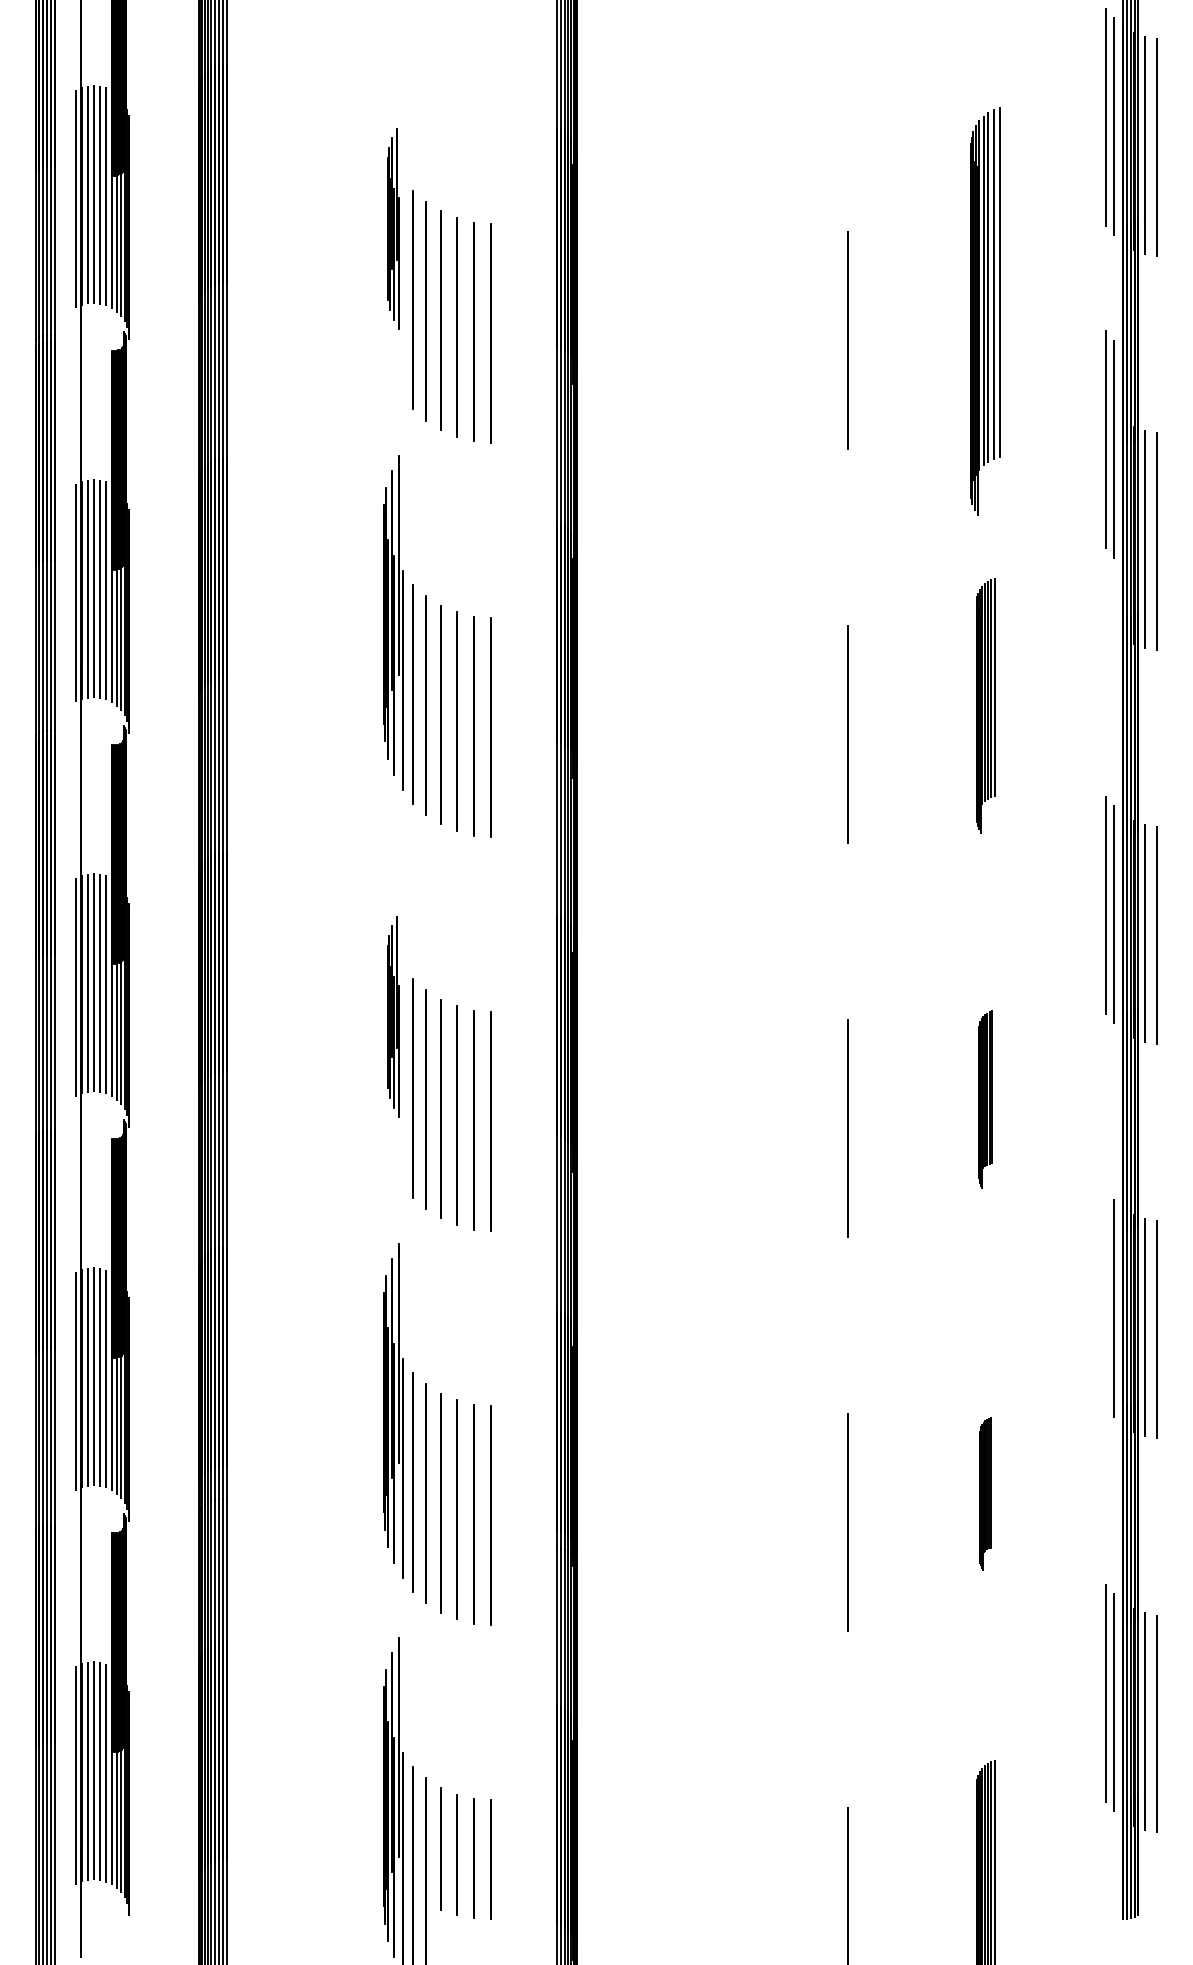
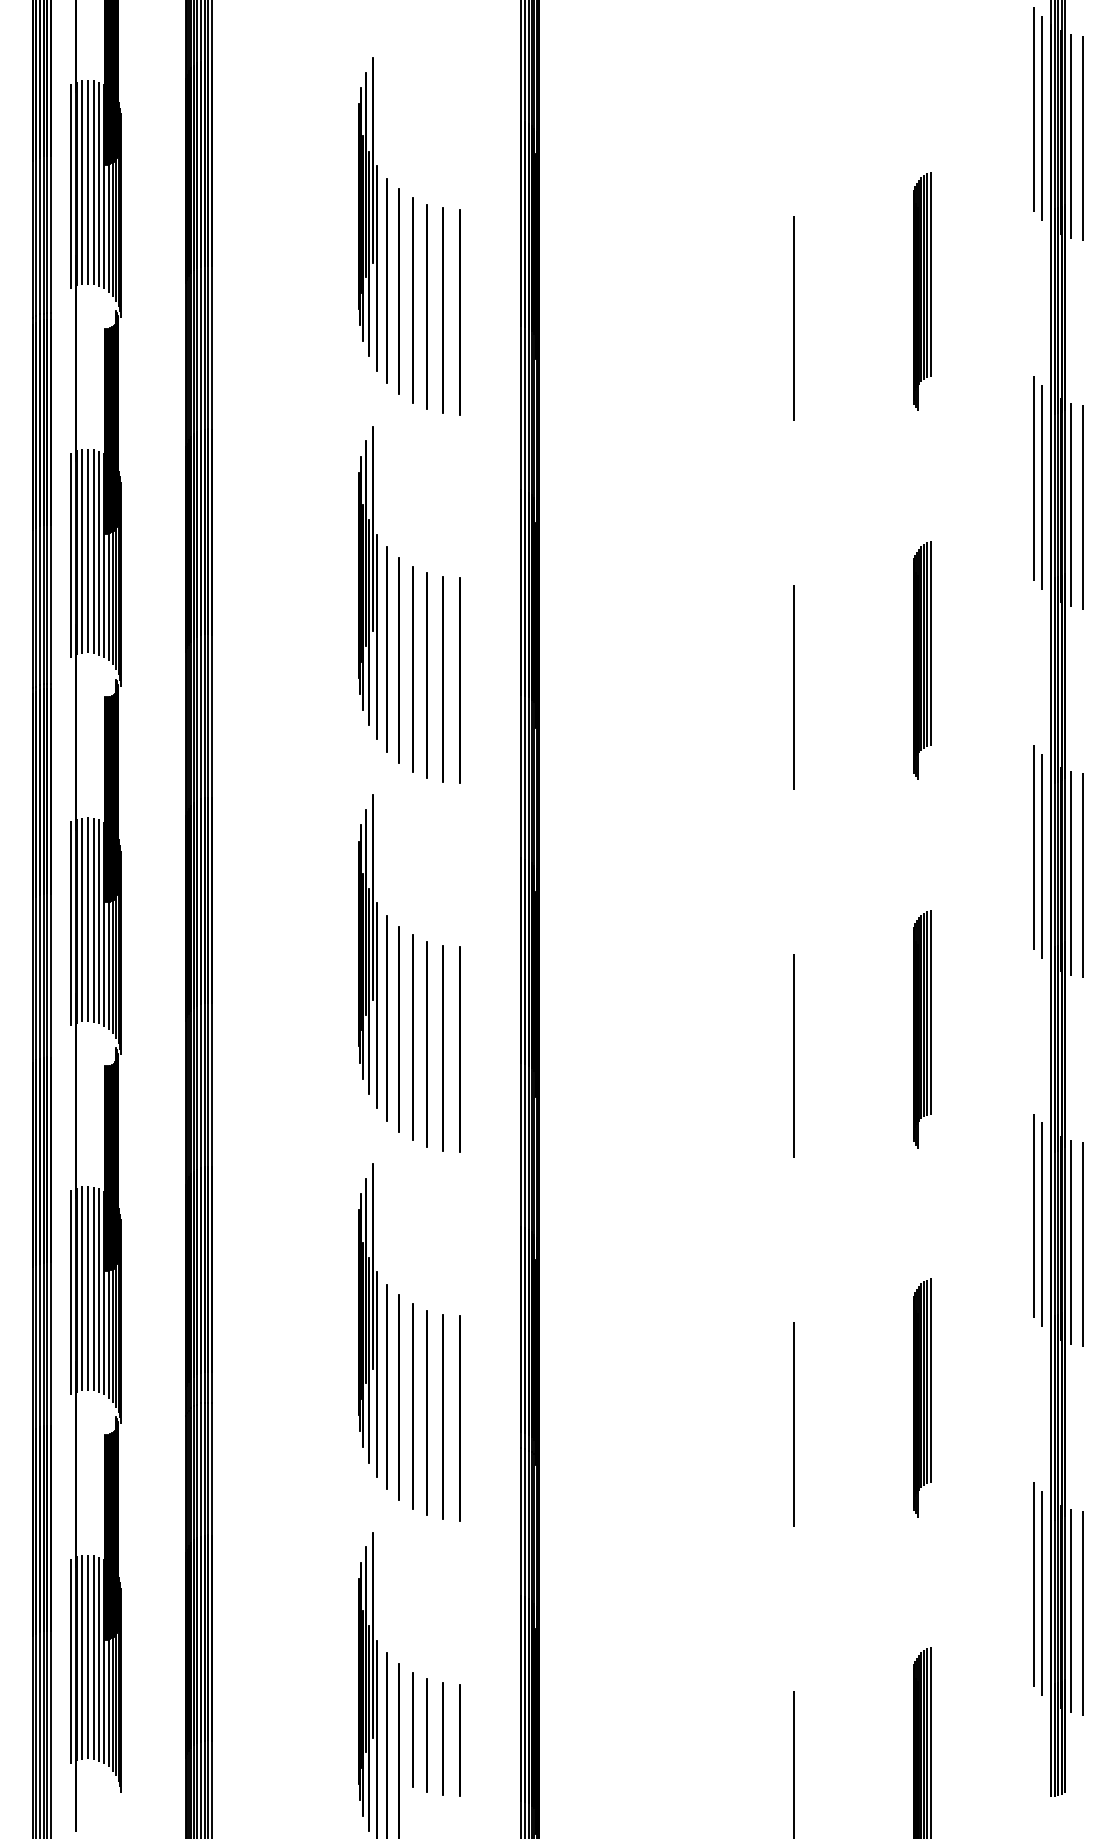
part: (392, 228) -> (367, 214), size x1.67
part: (986, 311) -> (922, 291), size x0.62
part: (1108, 443) -> (1037, 482), moved
part: (392, 1016) -> (367, 951), size x1.67
part: (986, 1100) -> (922, 1029), size x1.43
line: (1105, 1298) -> (1034, 1215), added
part: (986, 1493) -> (922, 1397), size x1.67

